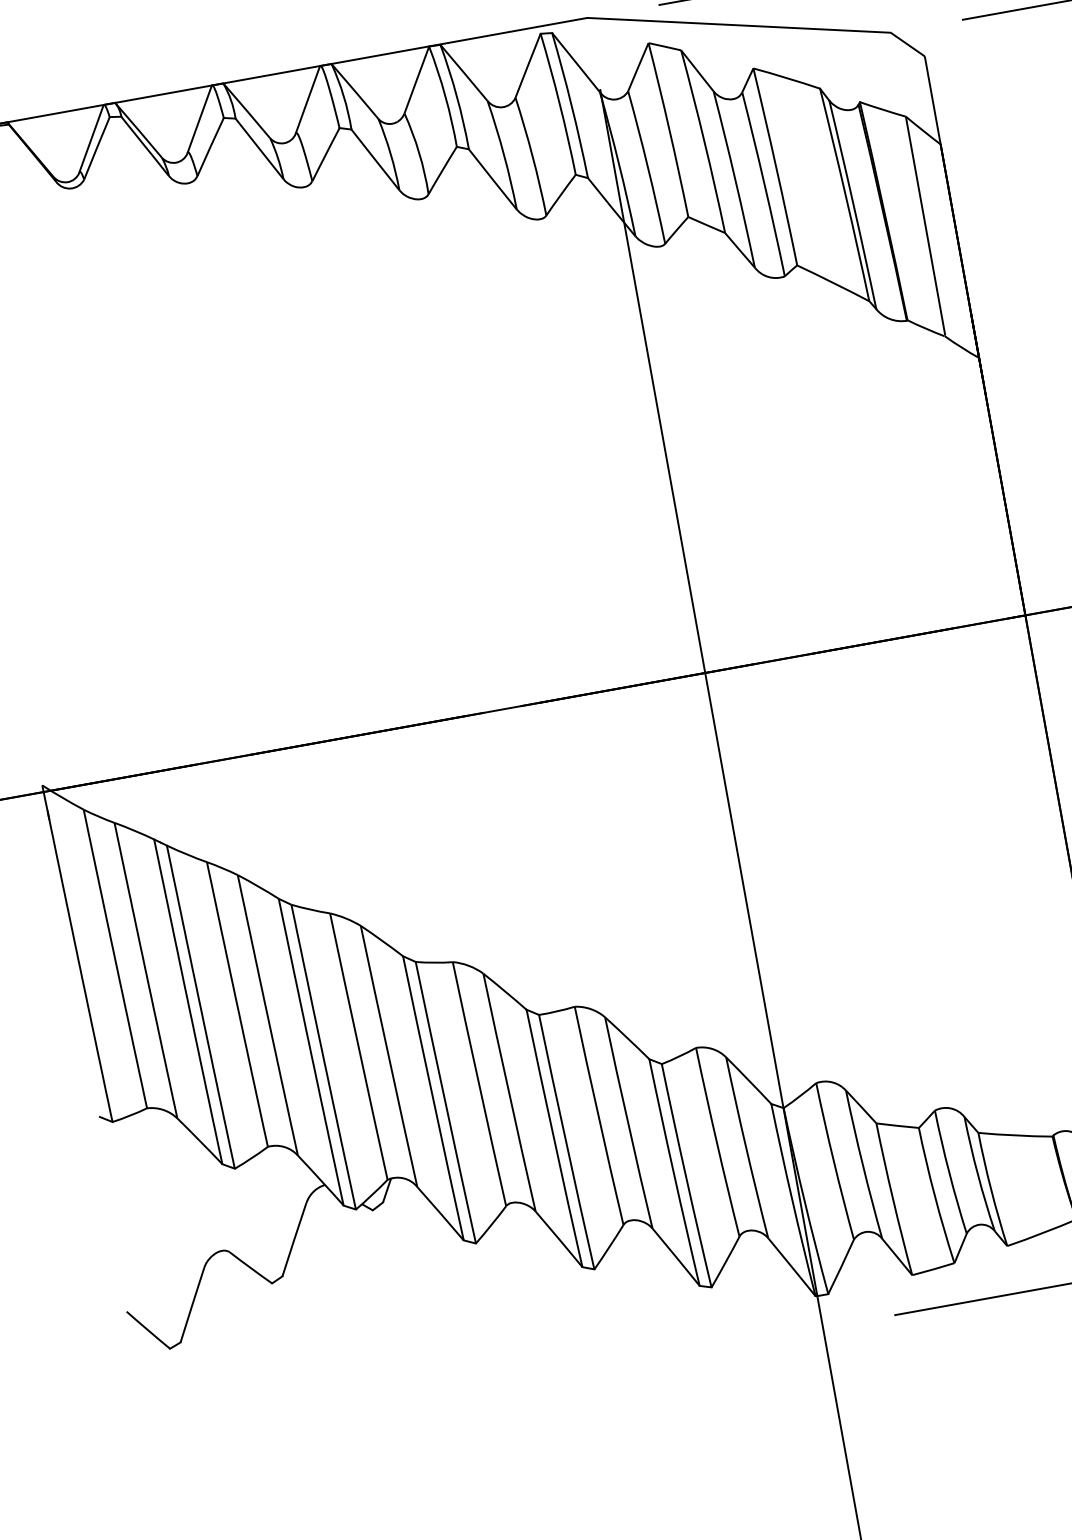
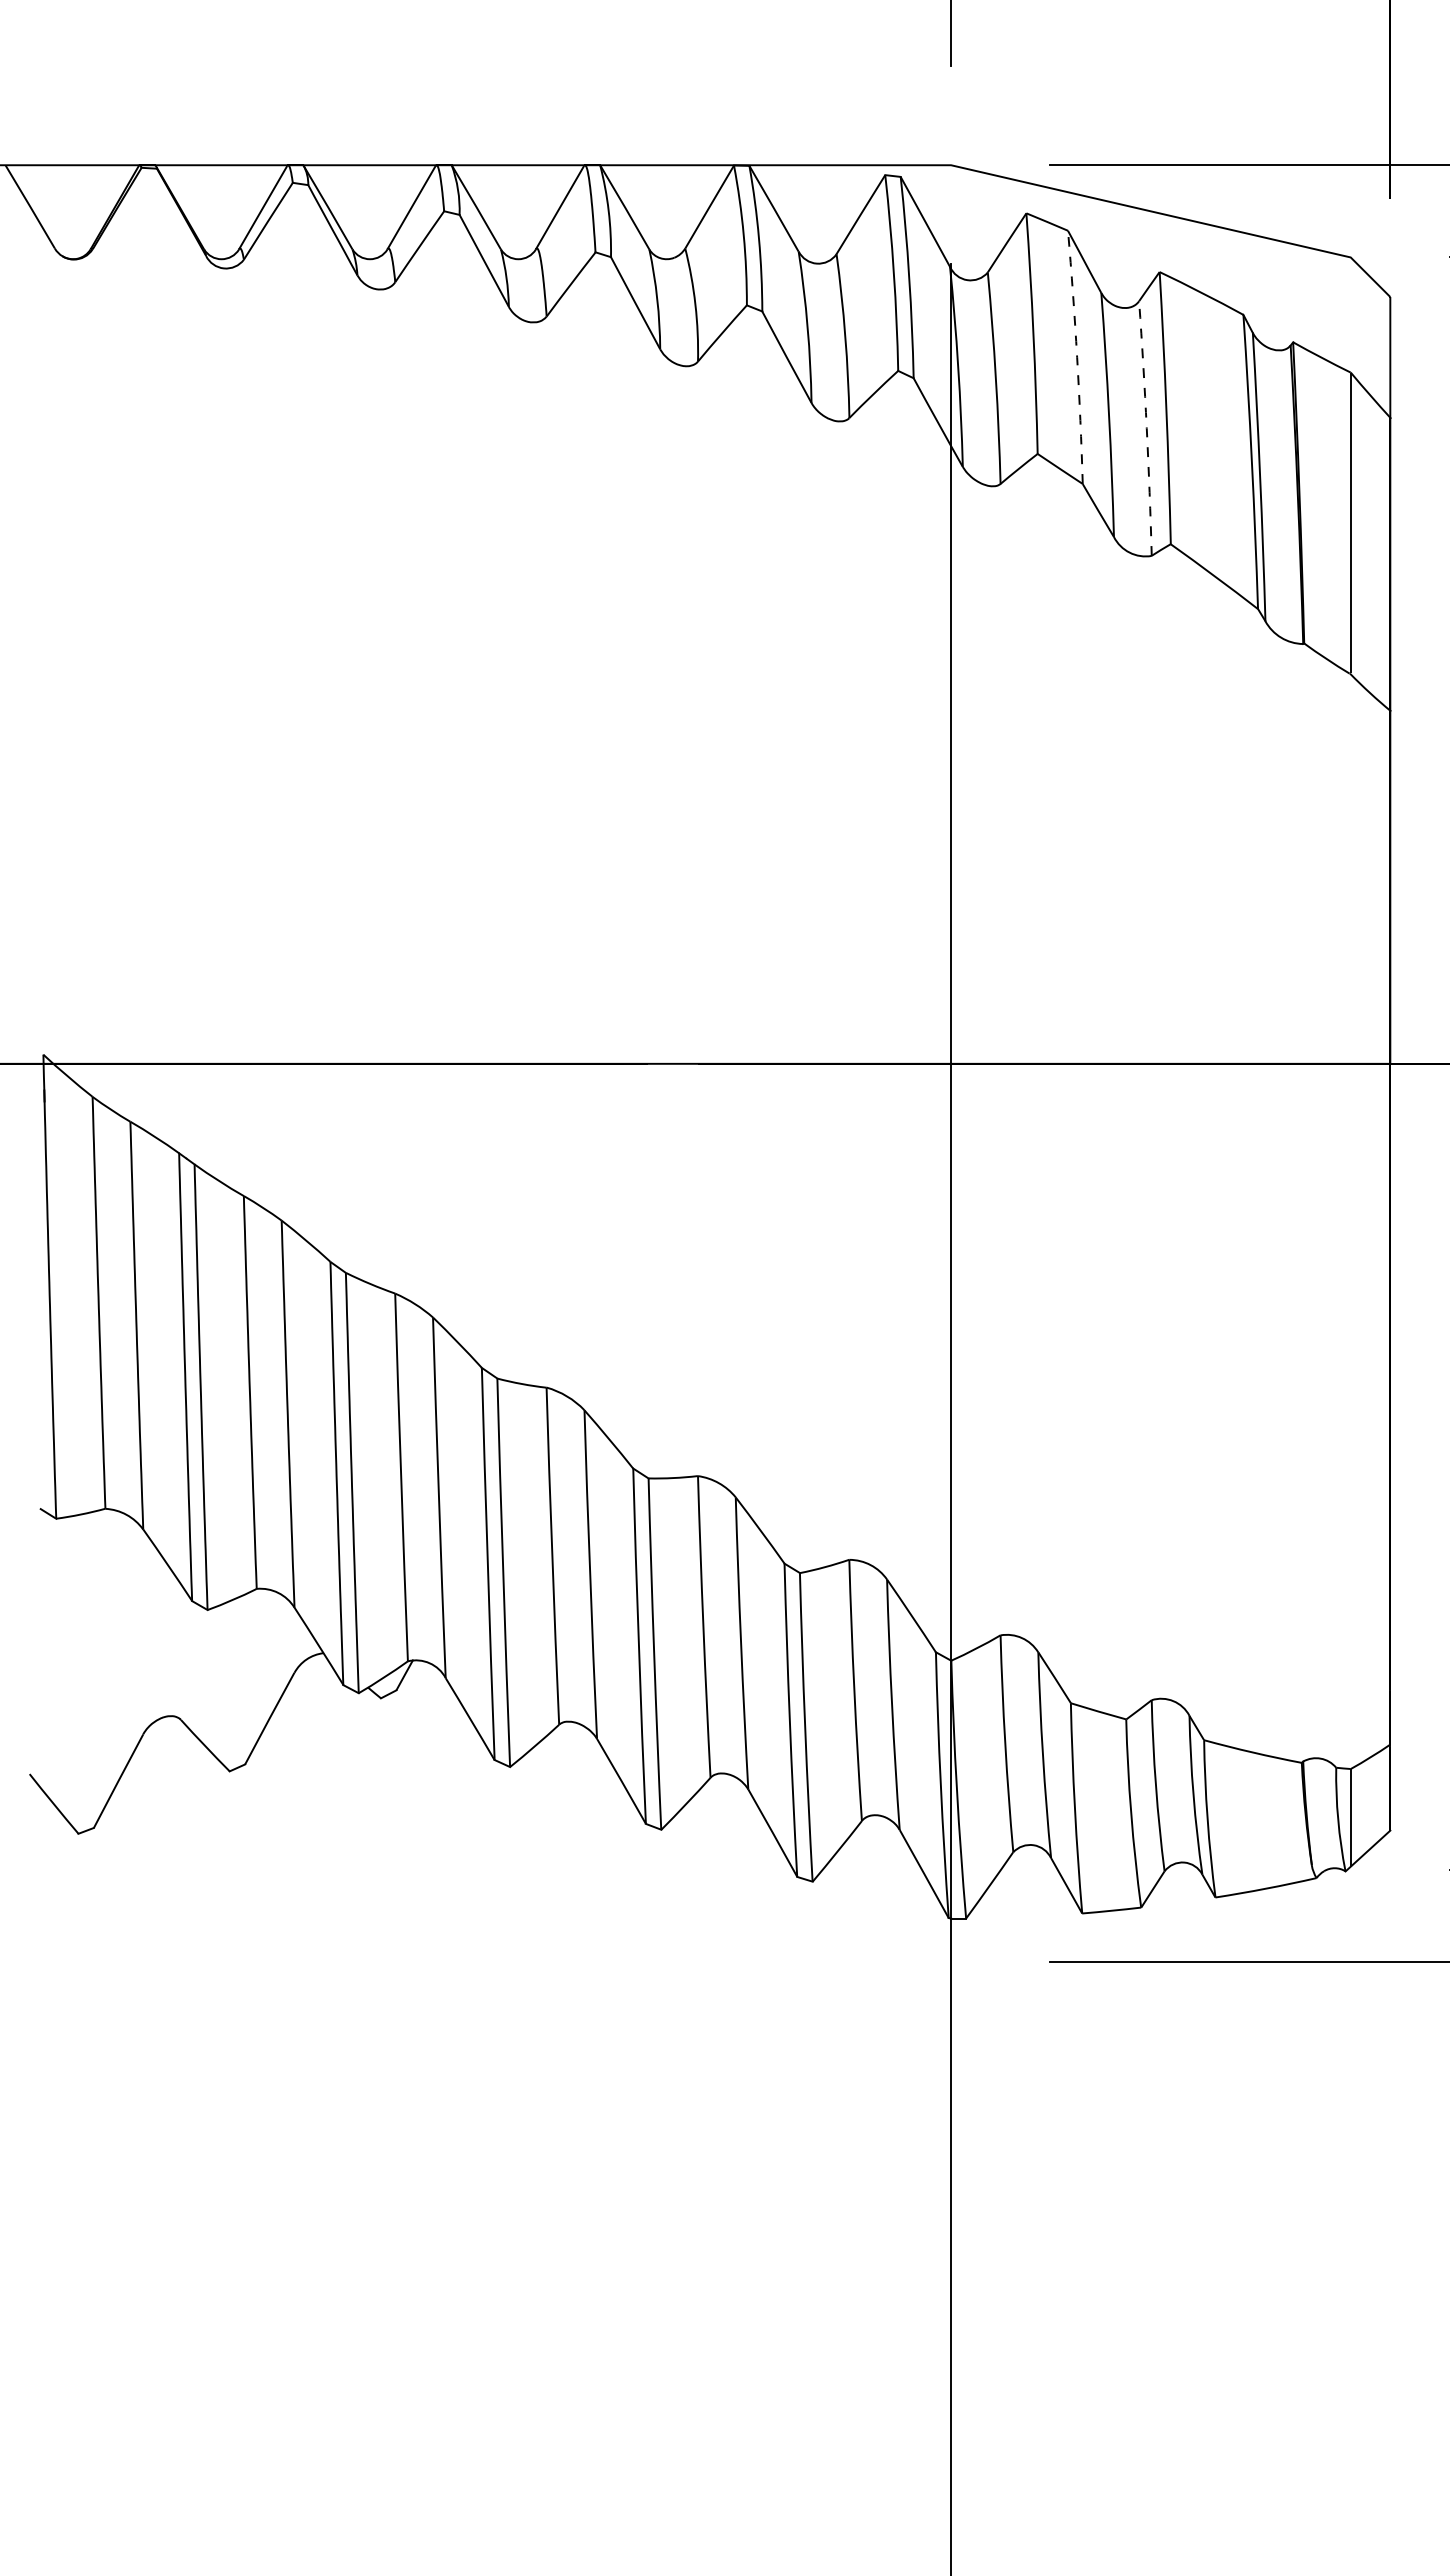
arc: (704, 141) -> (1077, 357), solid -> dashed
arc: (764, 184) -> (1146, 428), solid -> dashed

